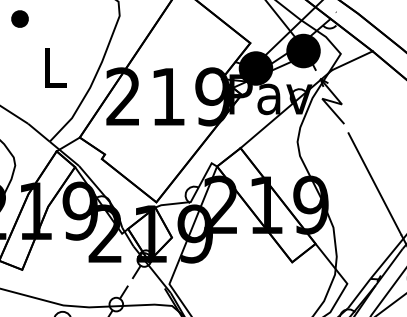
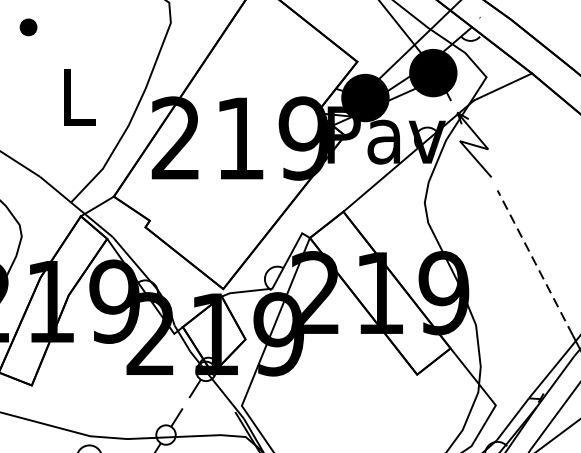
part: (19, 18) -> (27, 26), size x0.7
line: (374, 183) -> (534, 262), solid -> dashed

